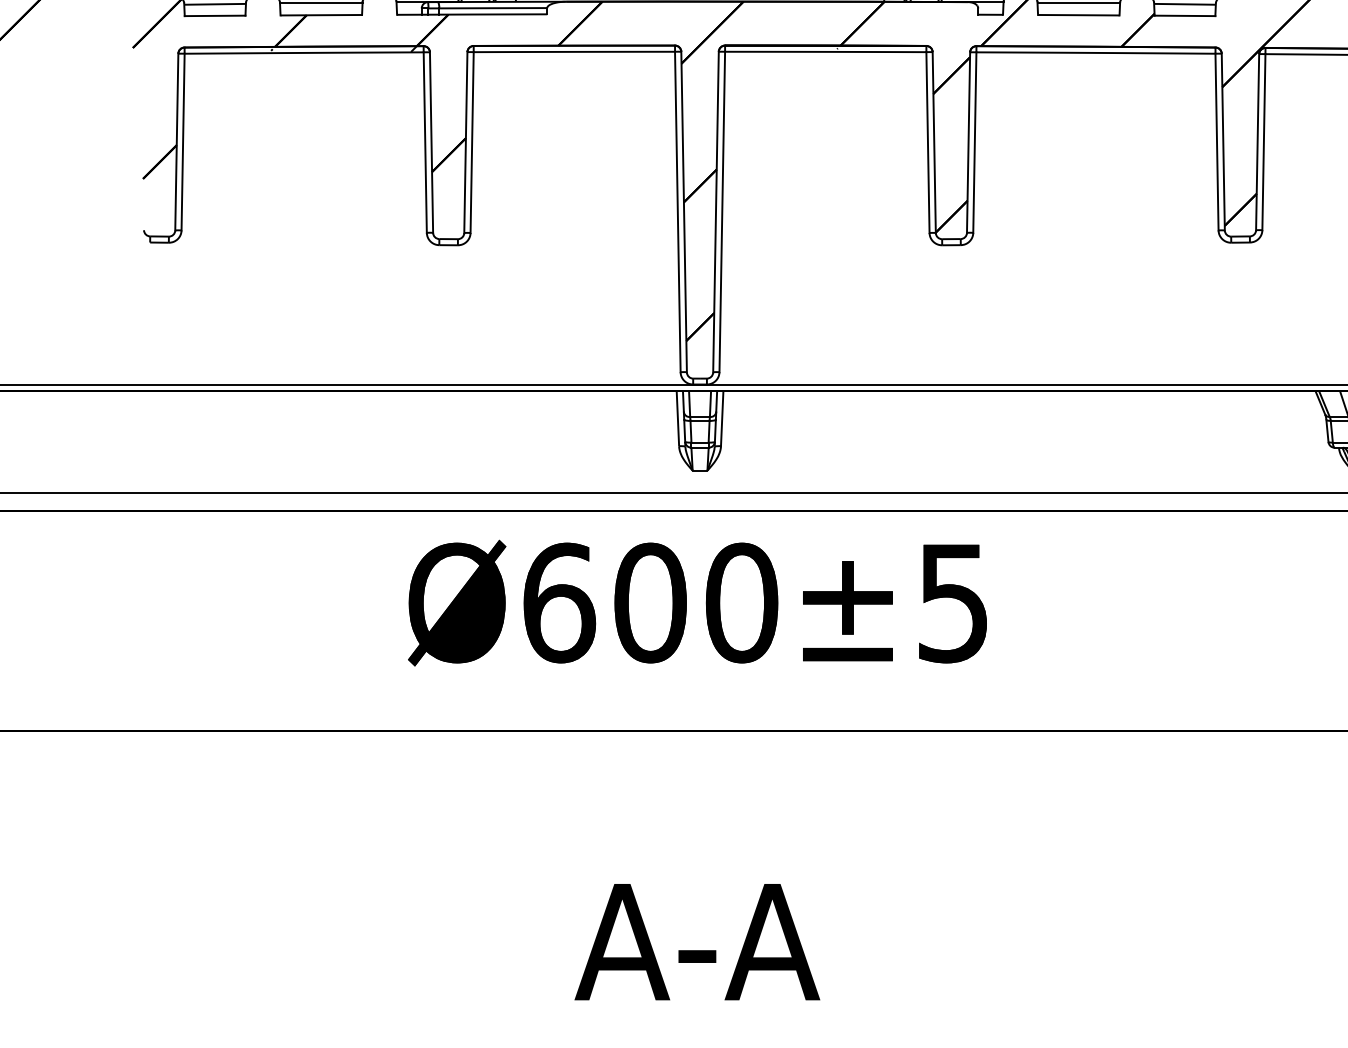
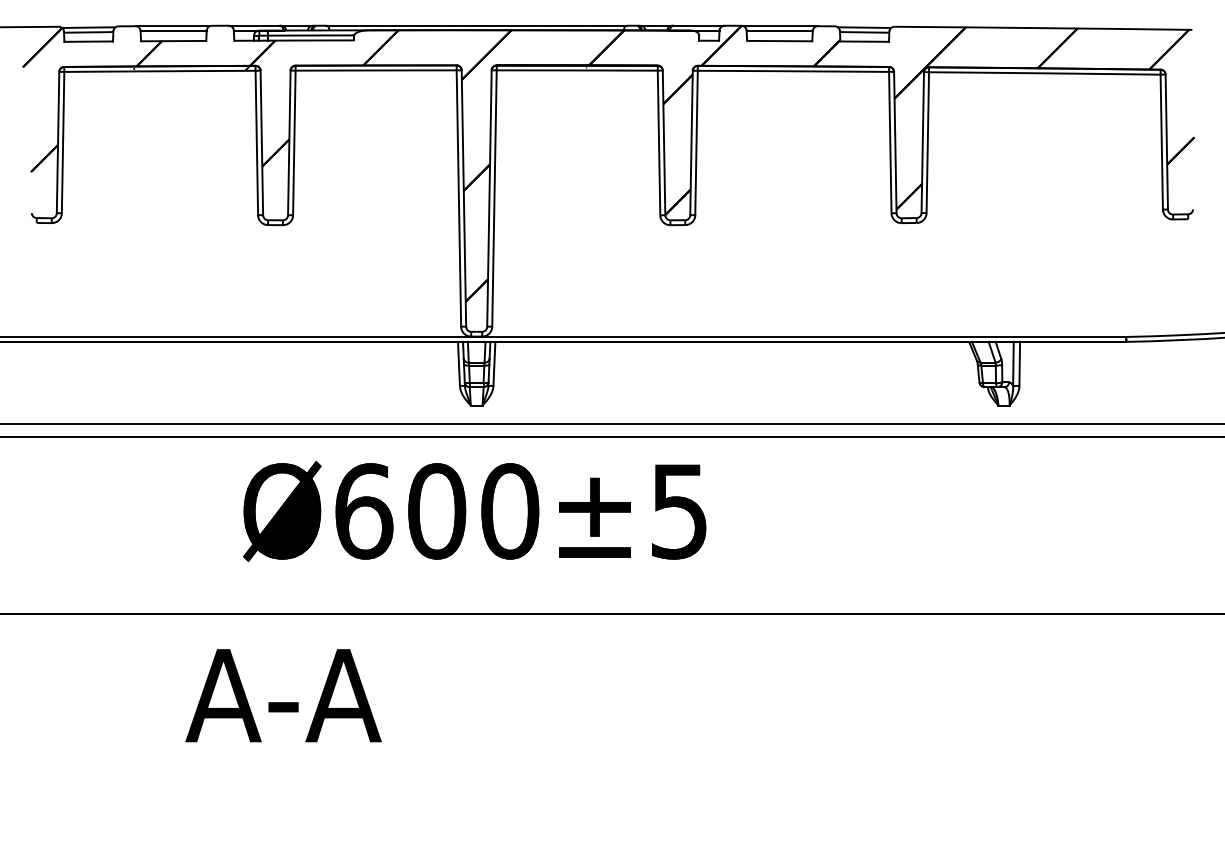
text: (697, 941) -> (283, 695), moved

